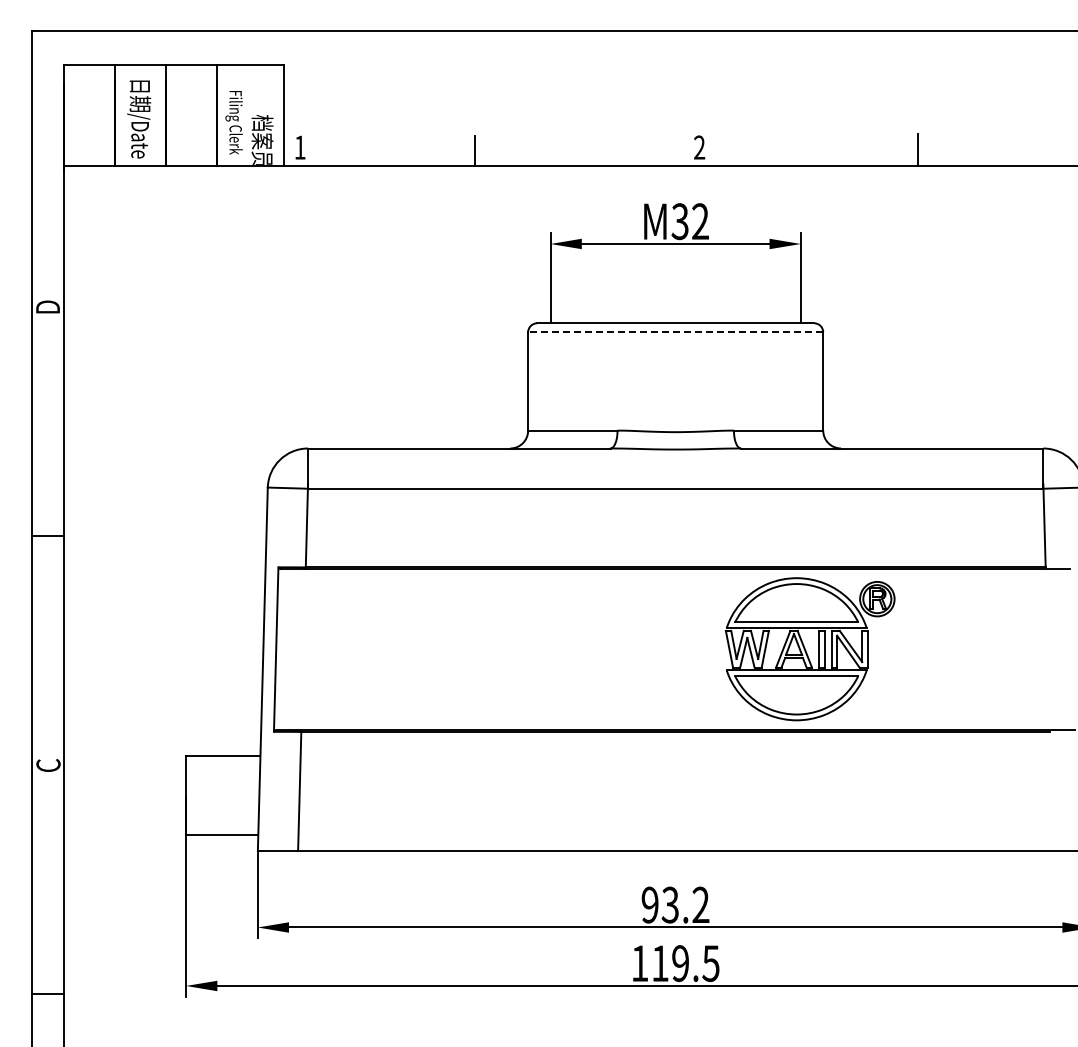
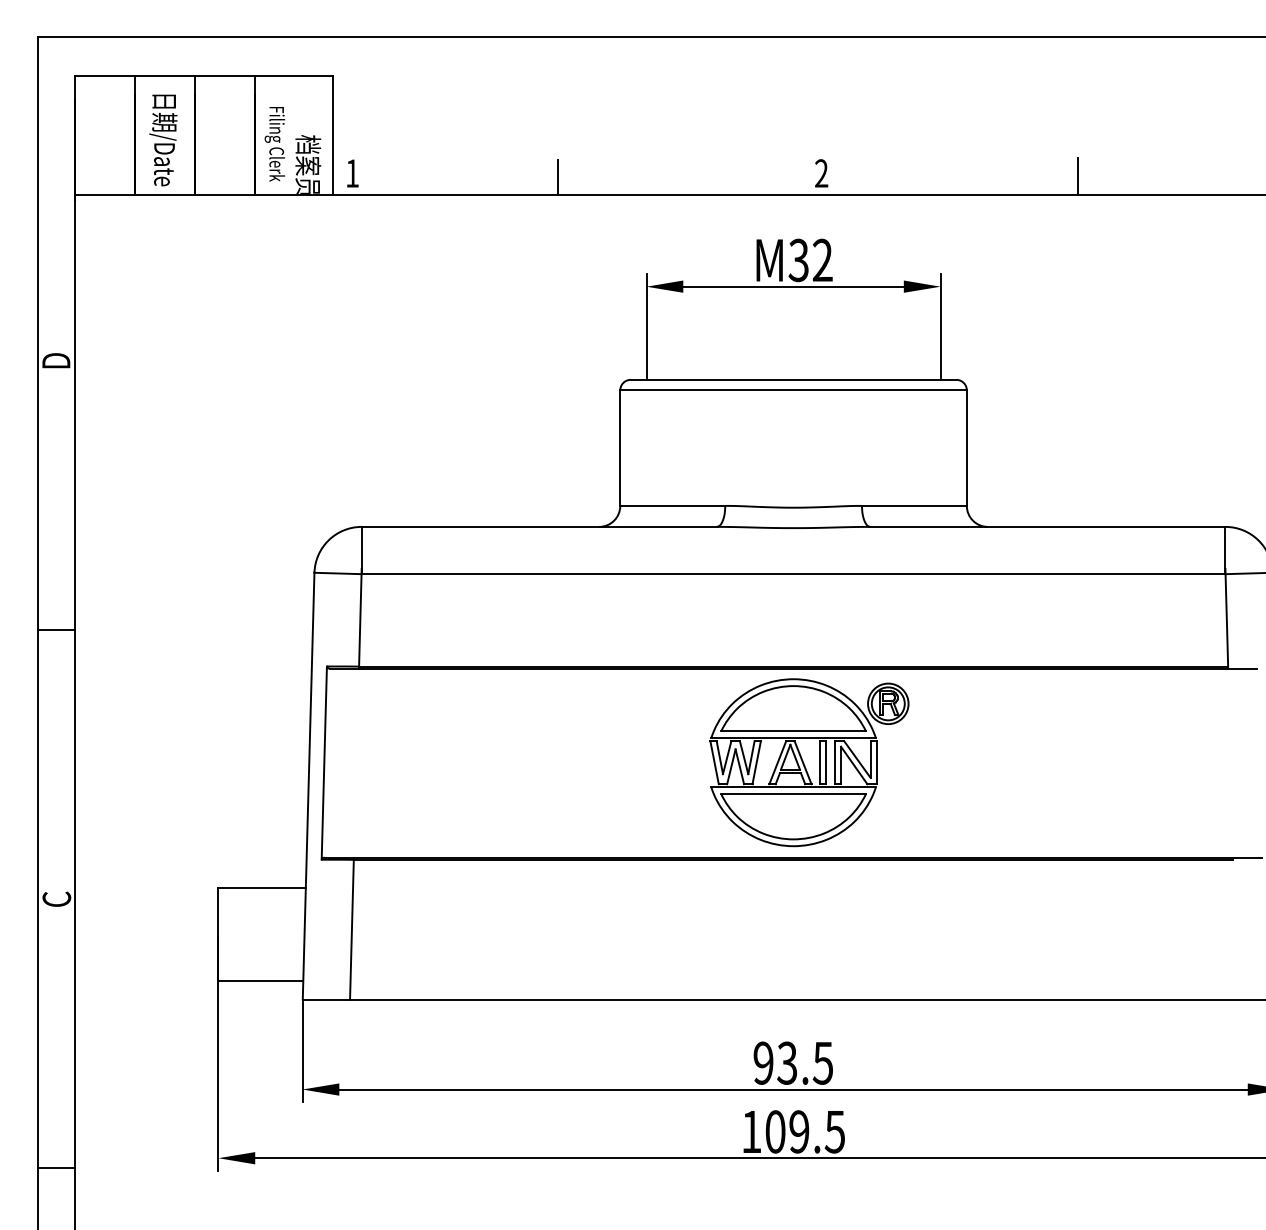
line: (675, 332) -> (793, 390), dashed -> solid
part: (809, 649) -> (808, 762), moved
text: (700, 904) -> (822, 1062), 93.2 -> 93.5
text: (660, 963) -> (775, 1131), 119.5 -> 109.5

